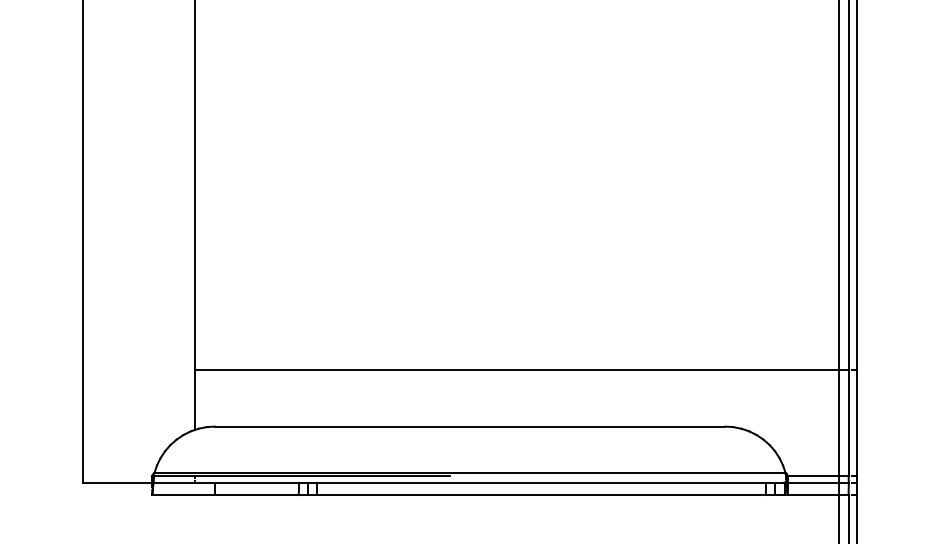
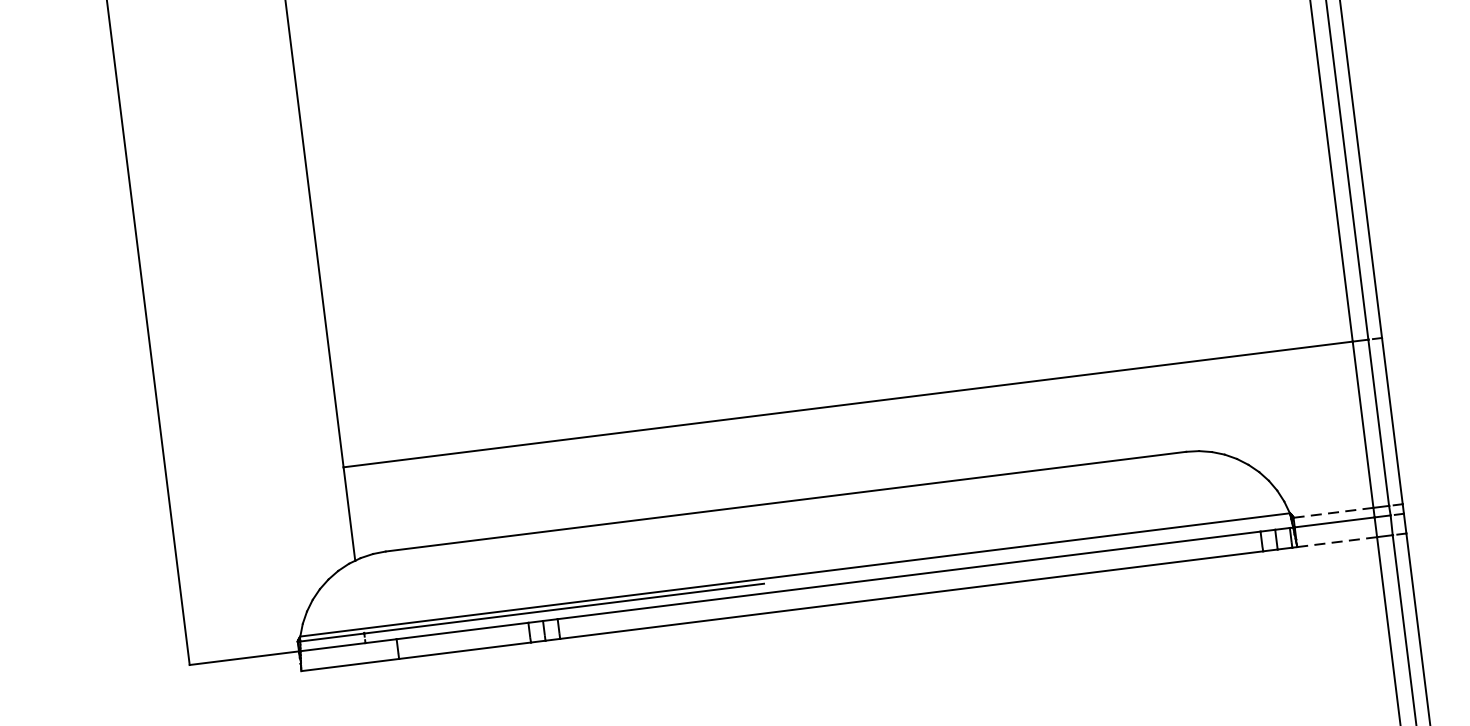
line: (813, 476) -> (1334, 512), solid -> dashed
line: (812, 495) -> (1336, 542), solid -> dashed

